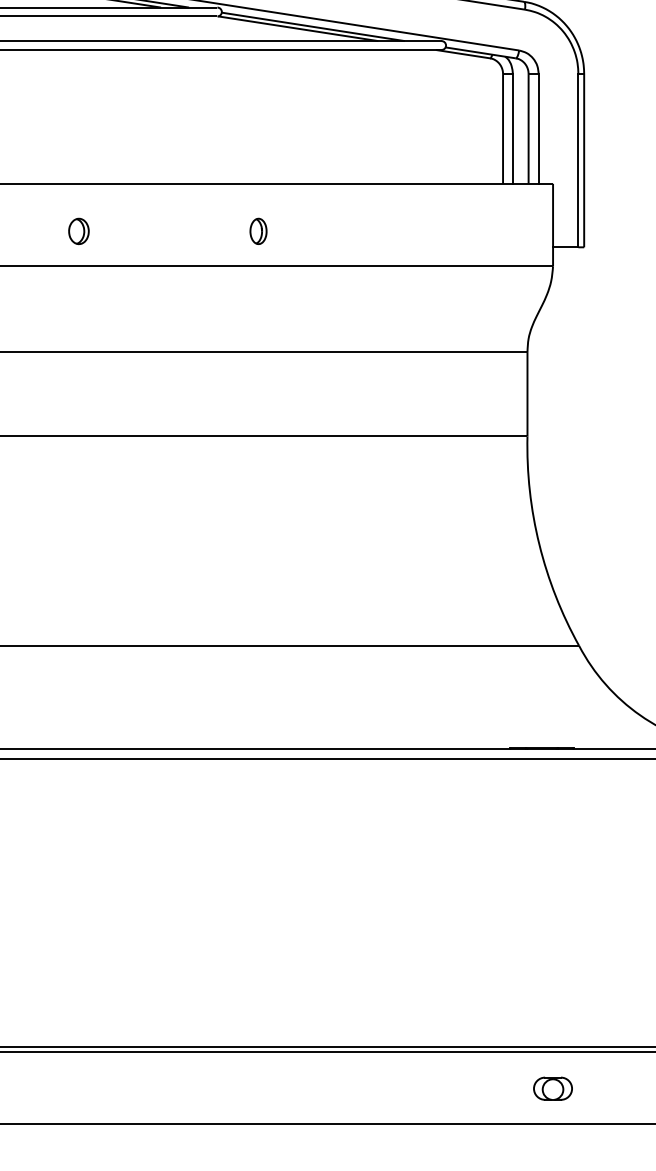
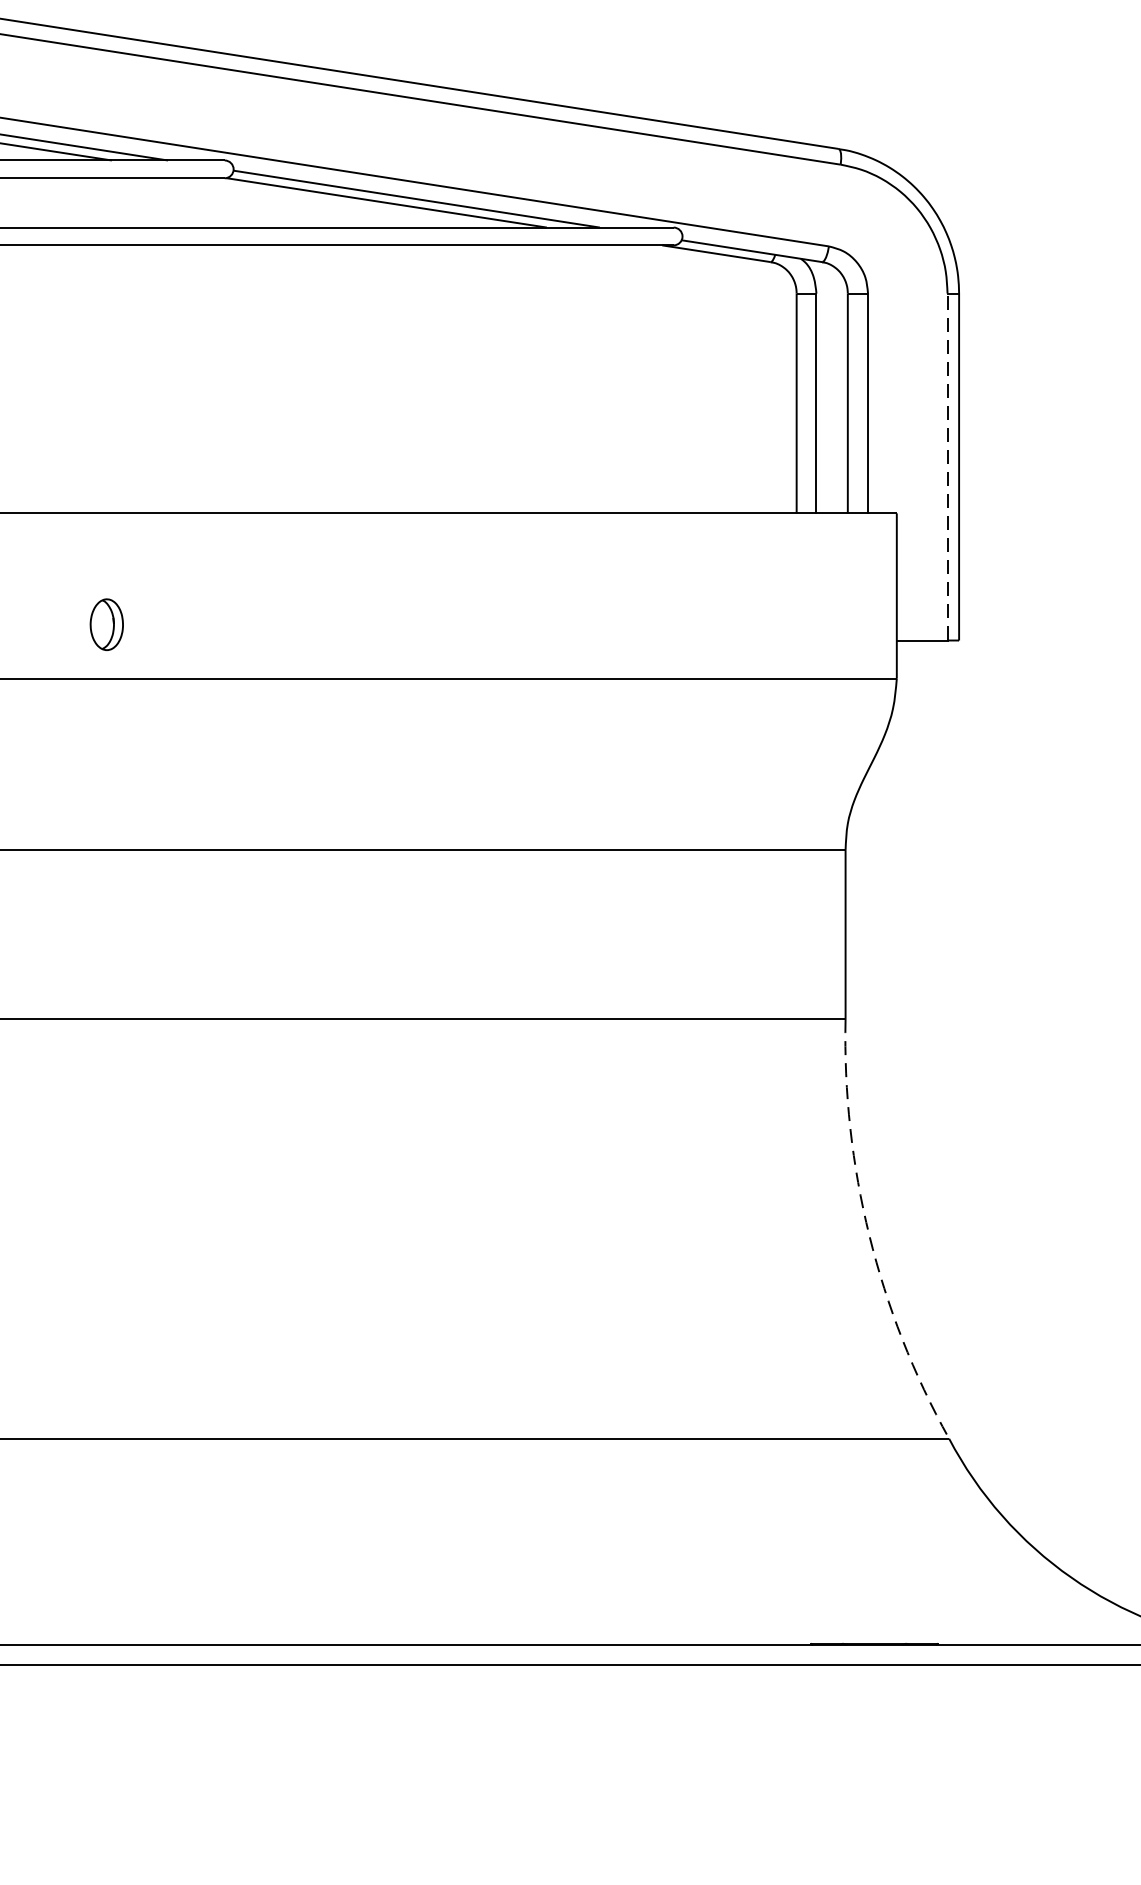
line: (578, 160) -> (947, 466), solid -> dashed
part: (258, 230) -> (106, 622), moved
arc: (539, 544) -> (869, 1235), solid -> dashed

